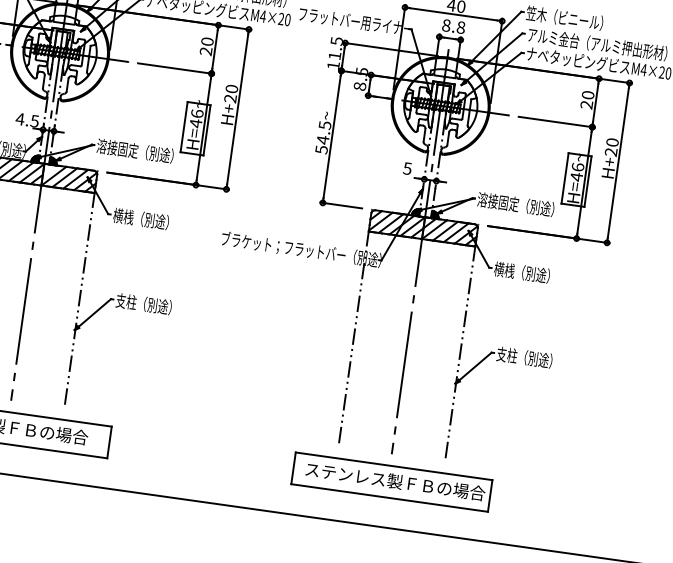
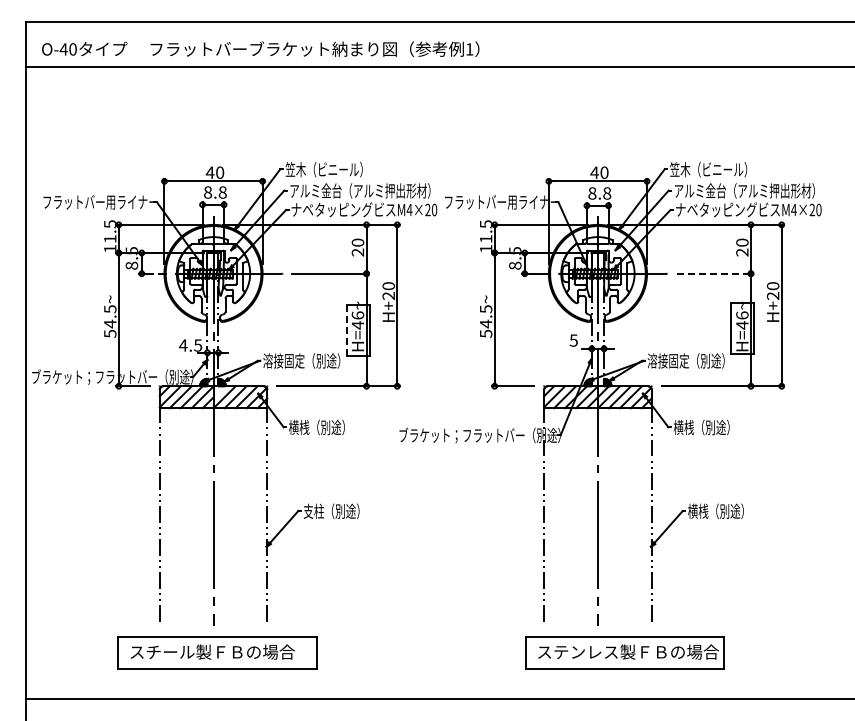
line: (557, 121) -> (715, 273), solid -> dashed
line: (183, 127) -> (346, 330), solid -> dashed
text: (507, 354) -> (698, 510), 支柱（別途） -> 横桟（別途）
part: (391, 481) -> (624, 652), moved

